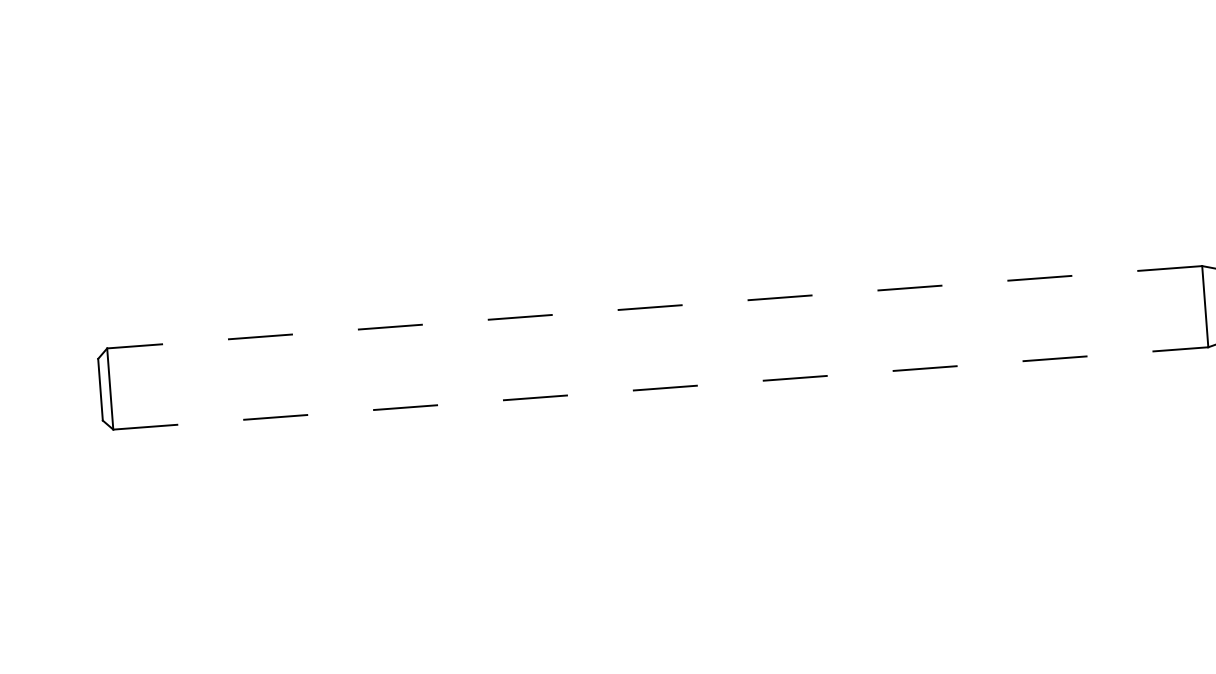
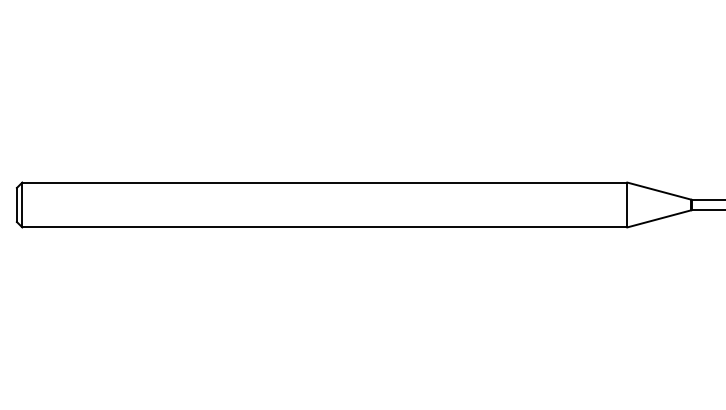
line: (654, 307) -> (324, 182), dashed -> solid
line: (660, 388) -> (324, 227), dashed -> solid

